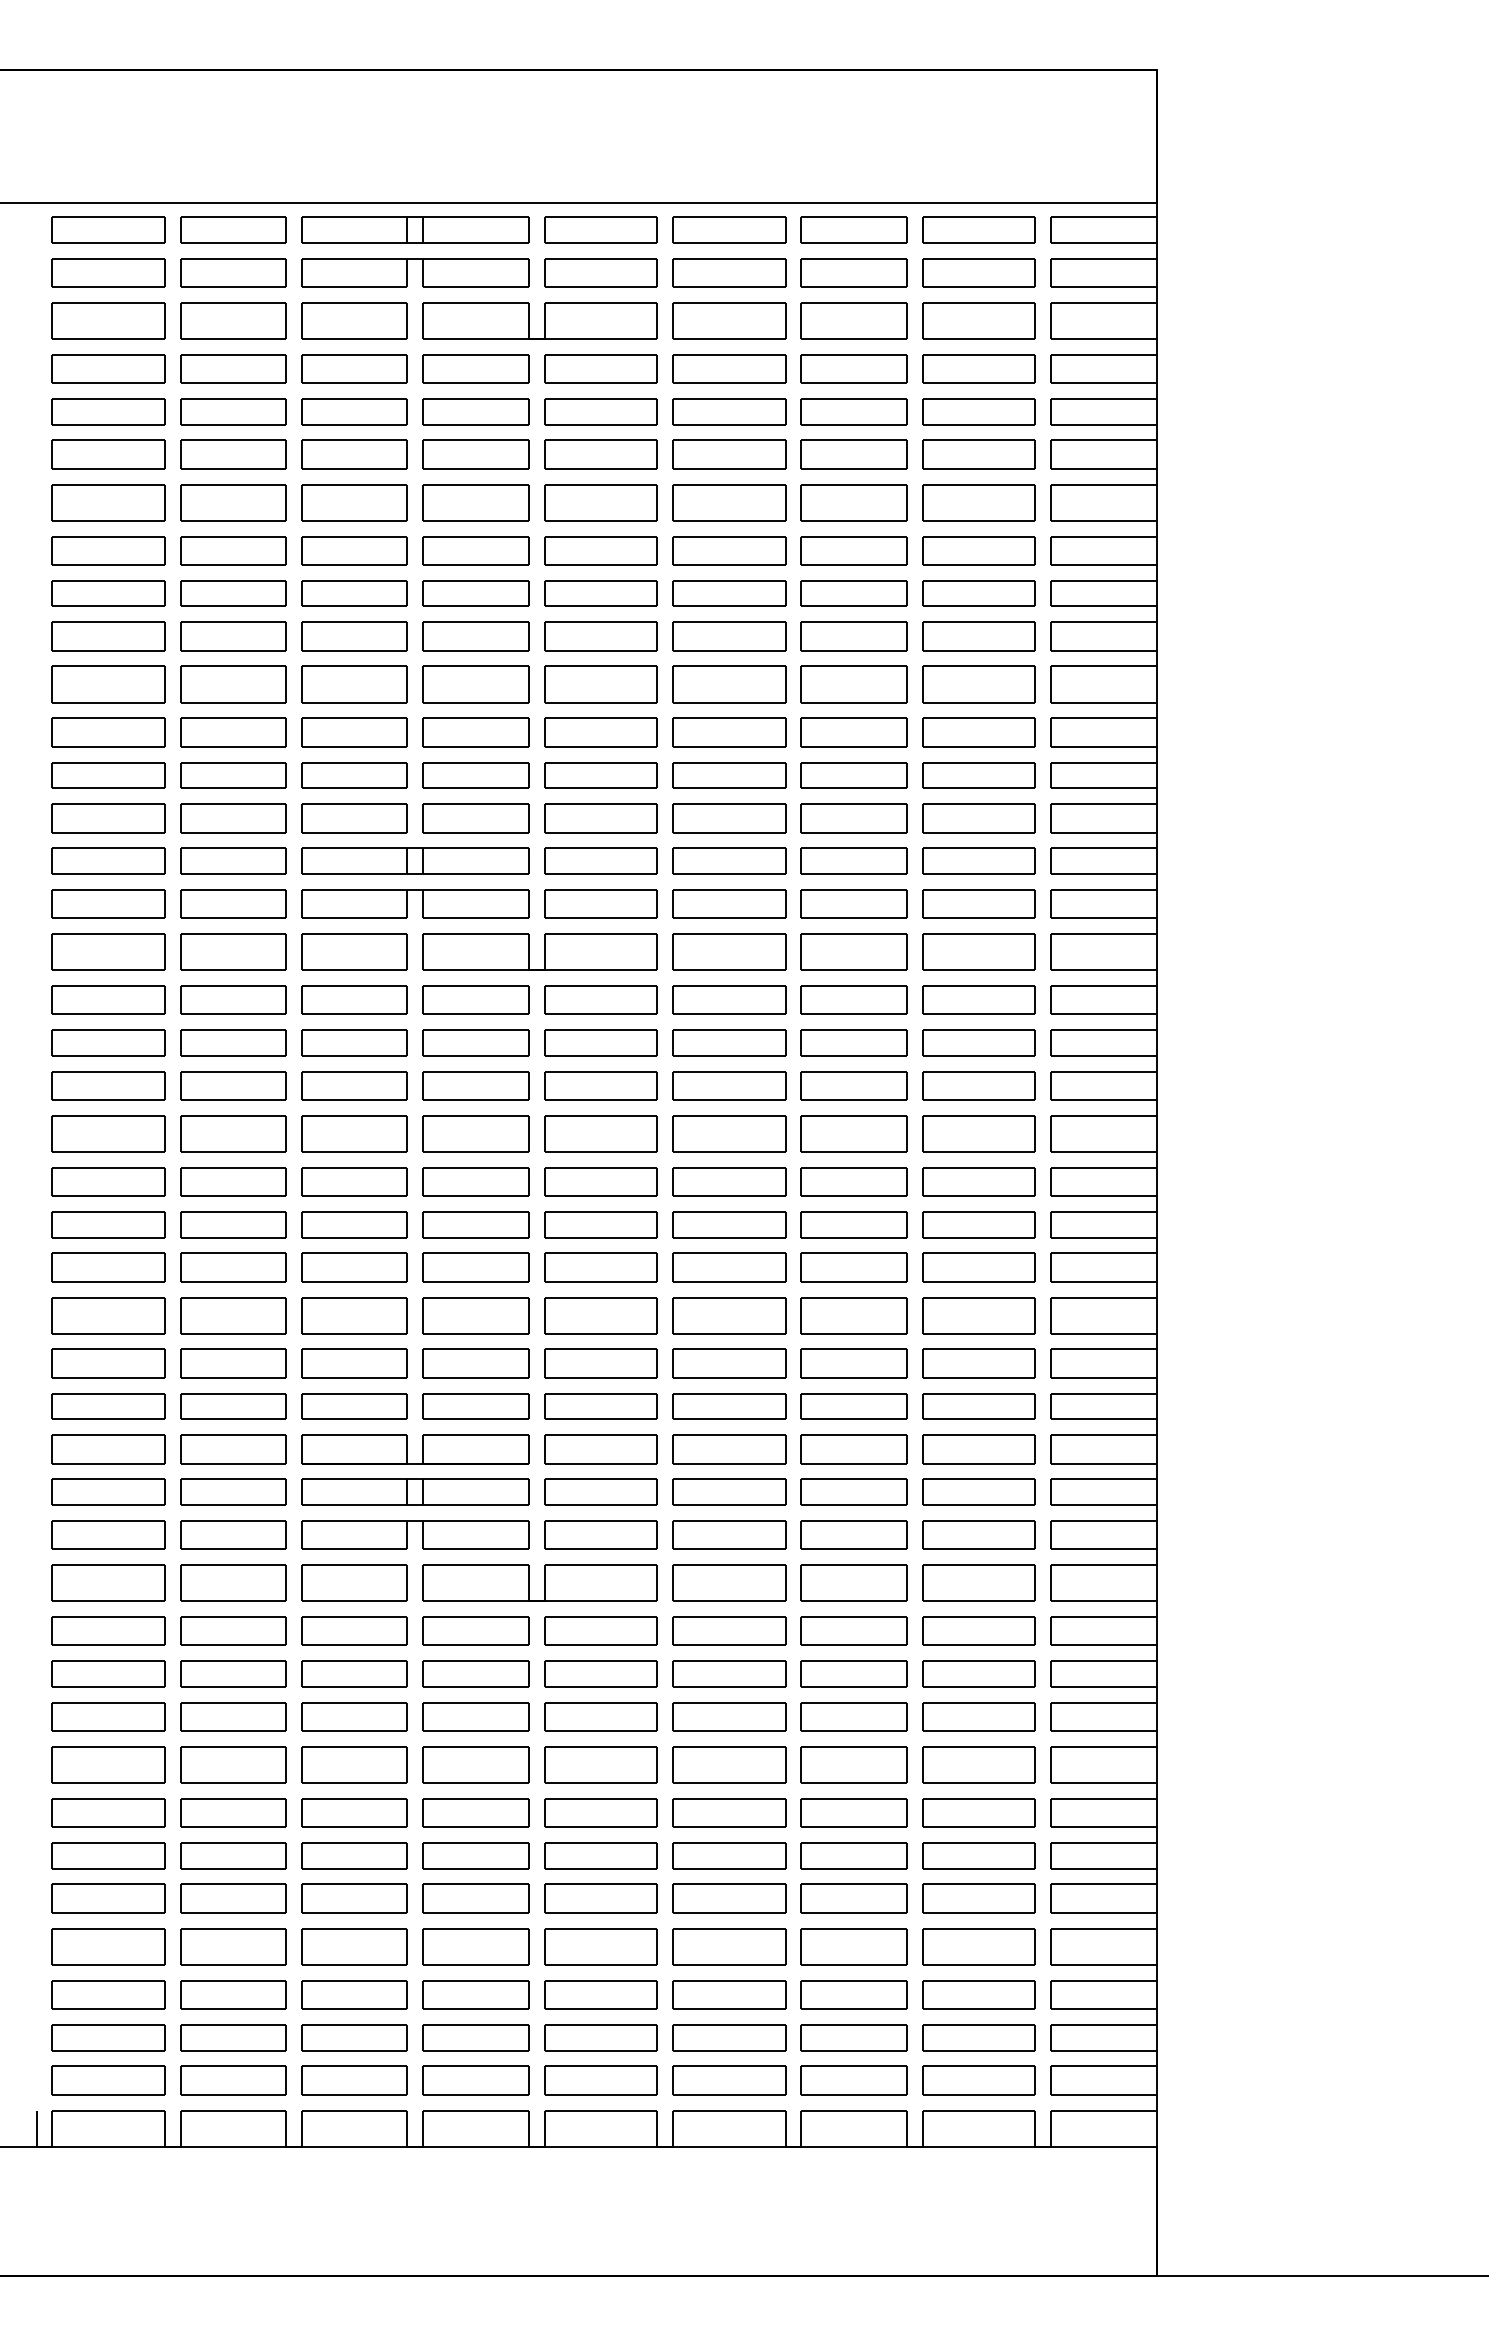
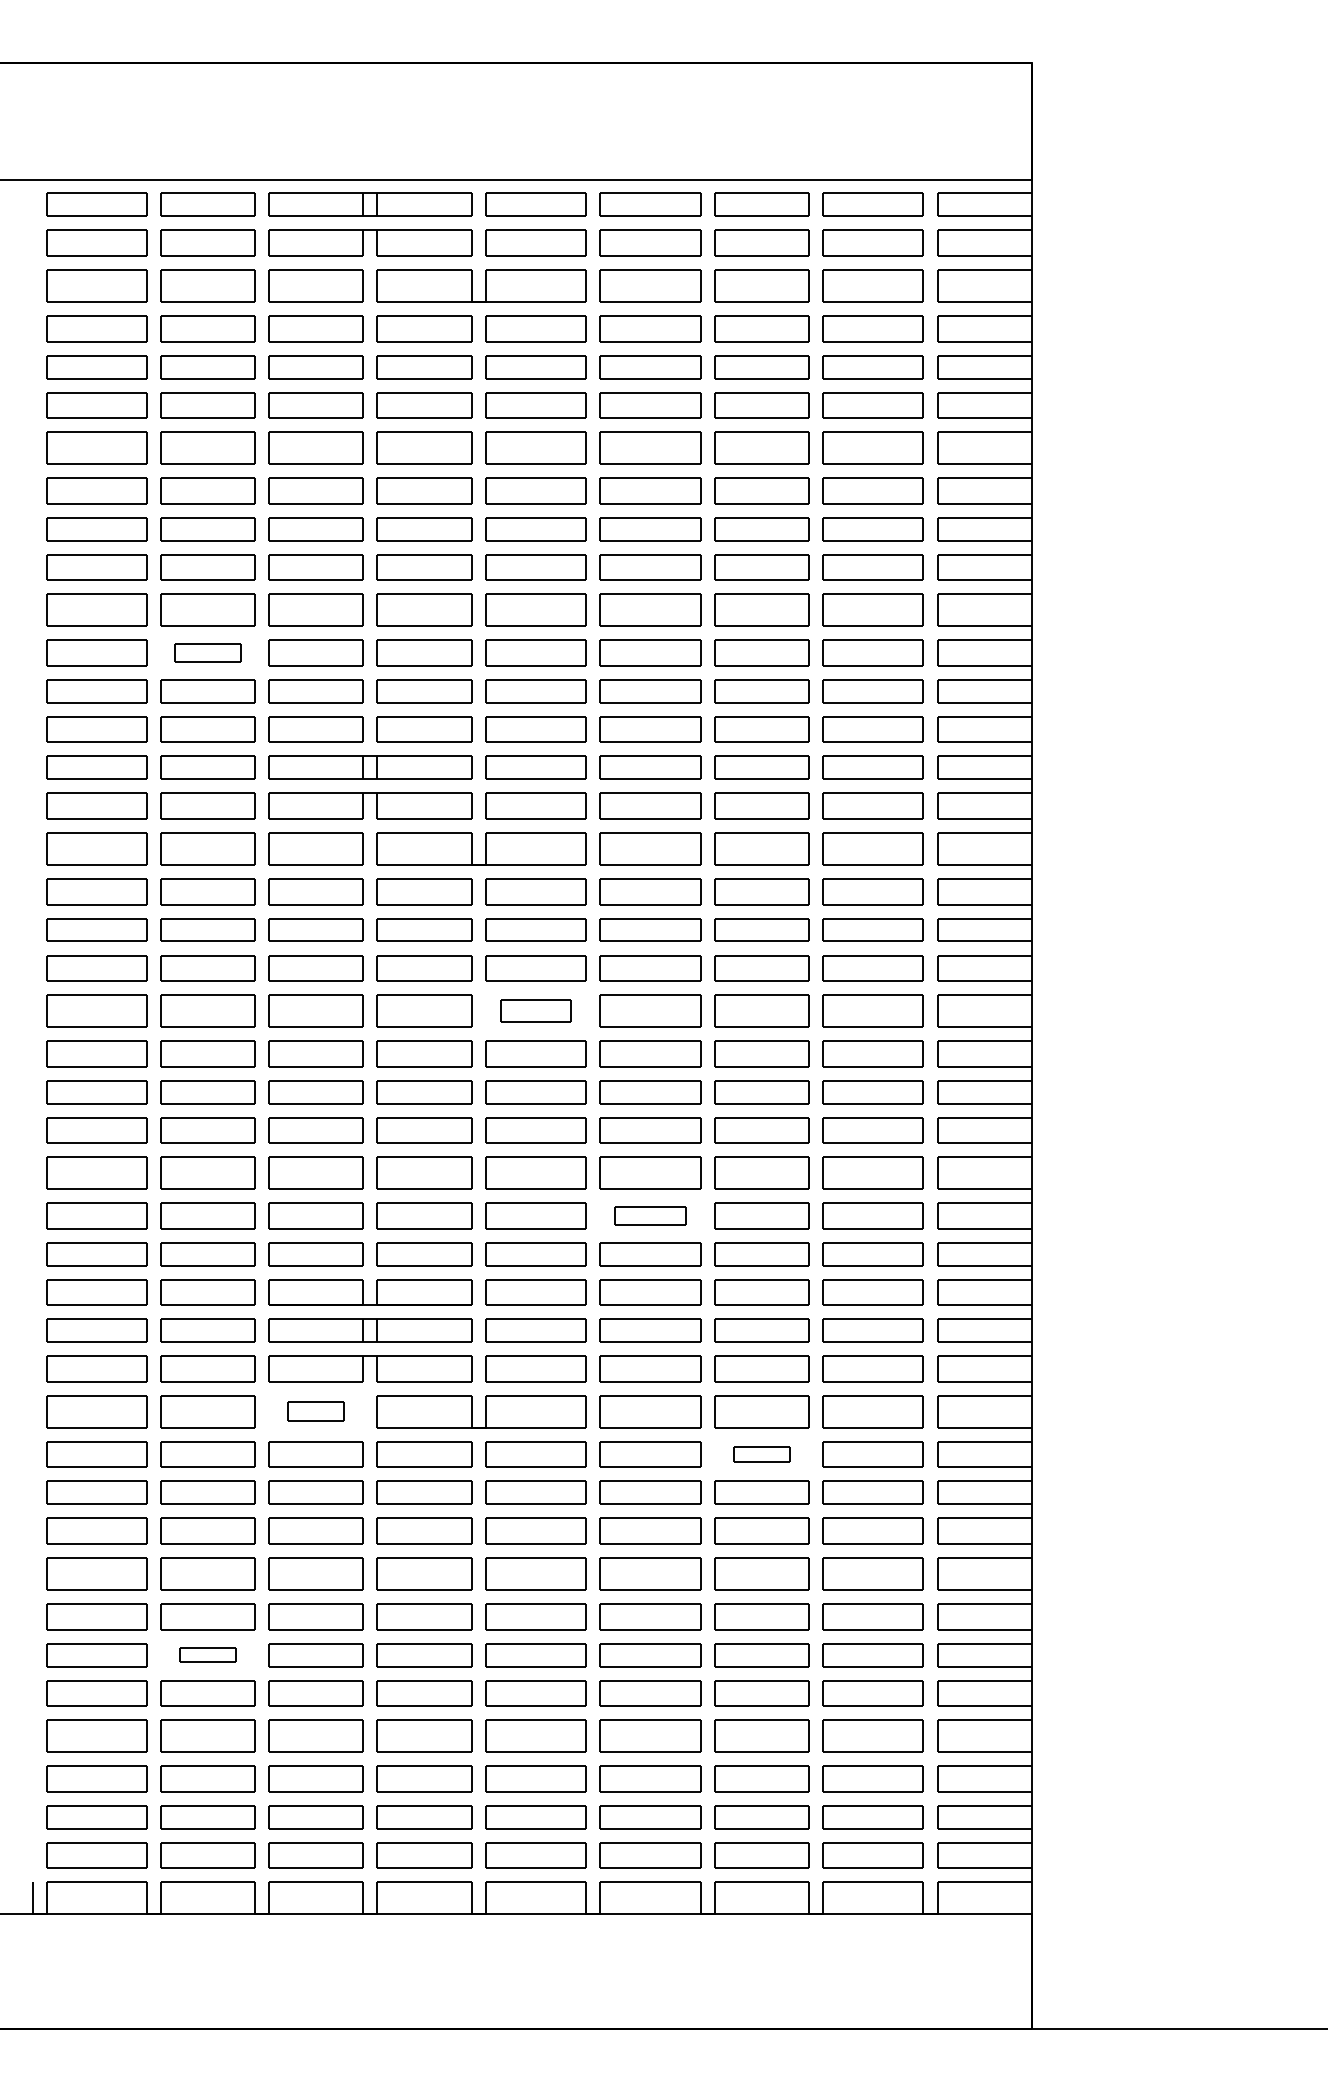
part: (233, 732) -> (208, 653), size x0.7
part: (600, 1133) -> (535, 1010), size x0.7
part: (729, 1363) -> (650, 1215), size x0.7
part: (354, 1582) -> (316, 1411), size x0.6
part: (853, 1630) -> (761, 1454), size x0.6
part: (233, 1855) -> (208, 1654), size x0.6

